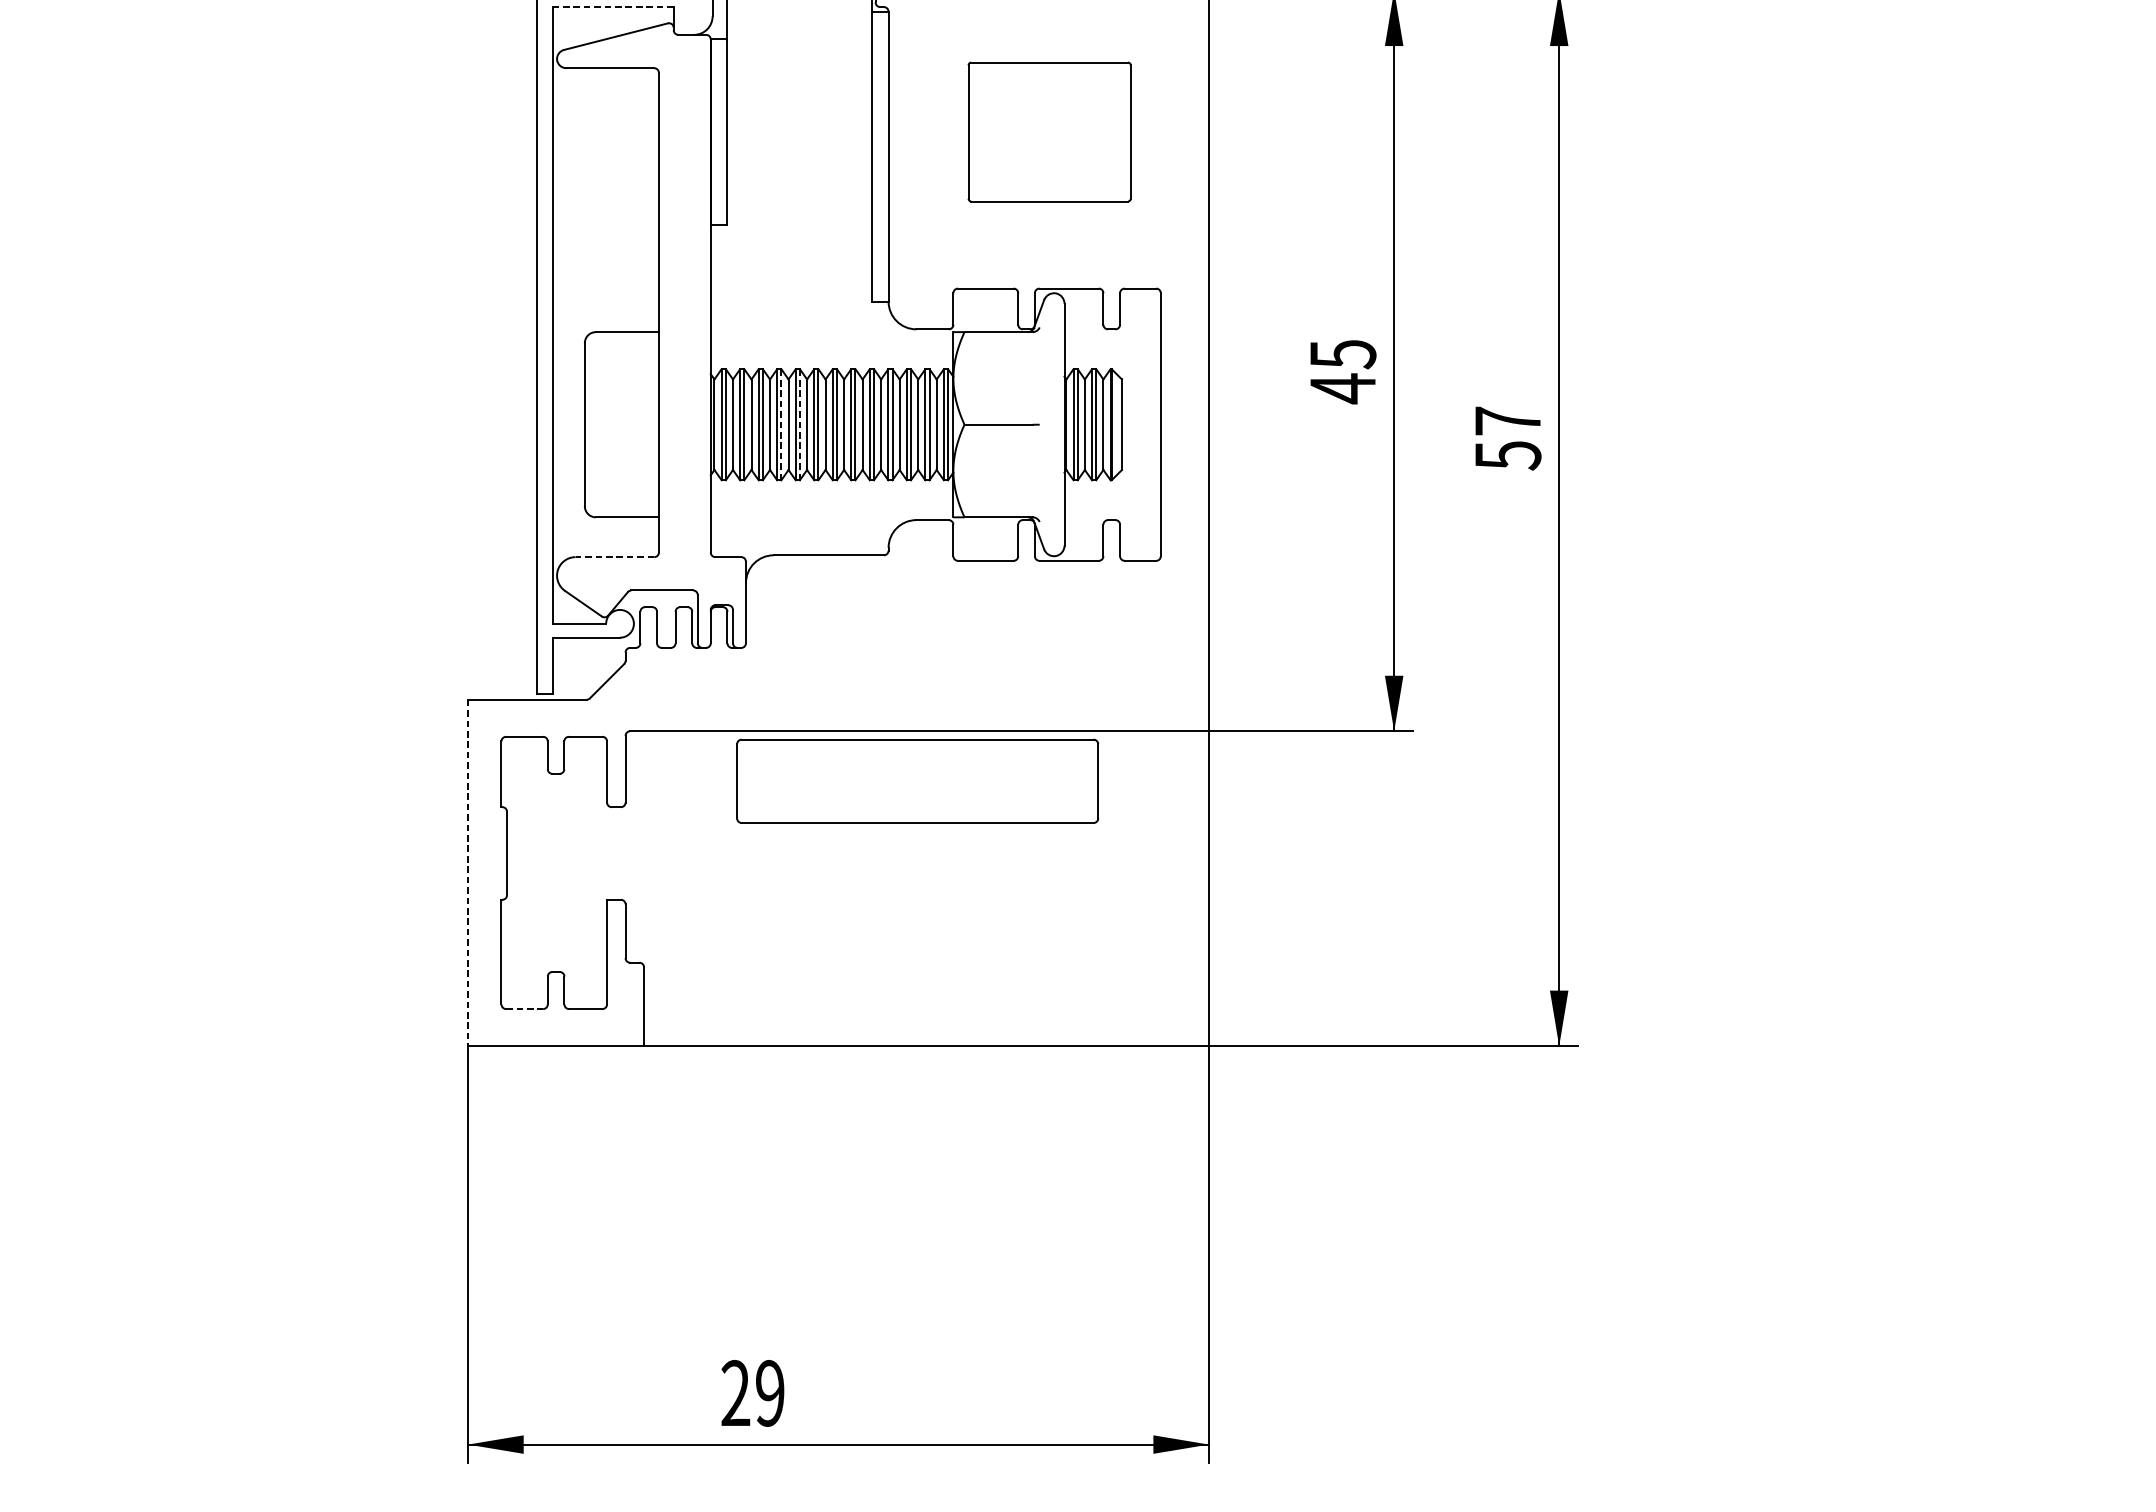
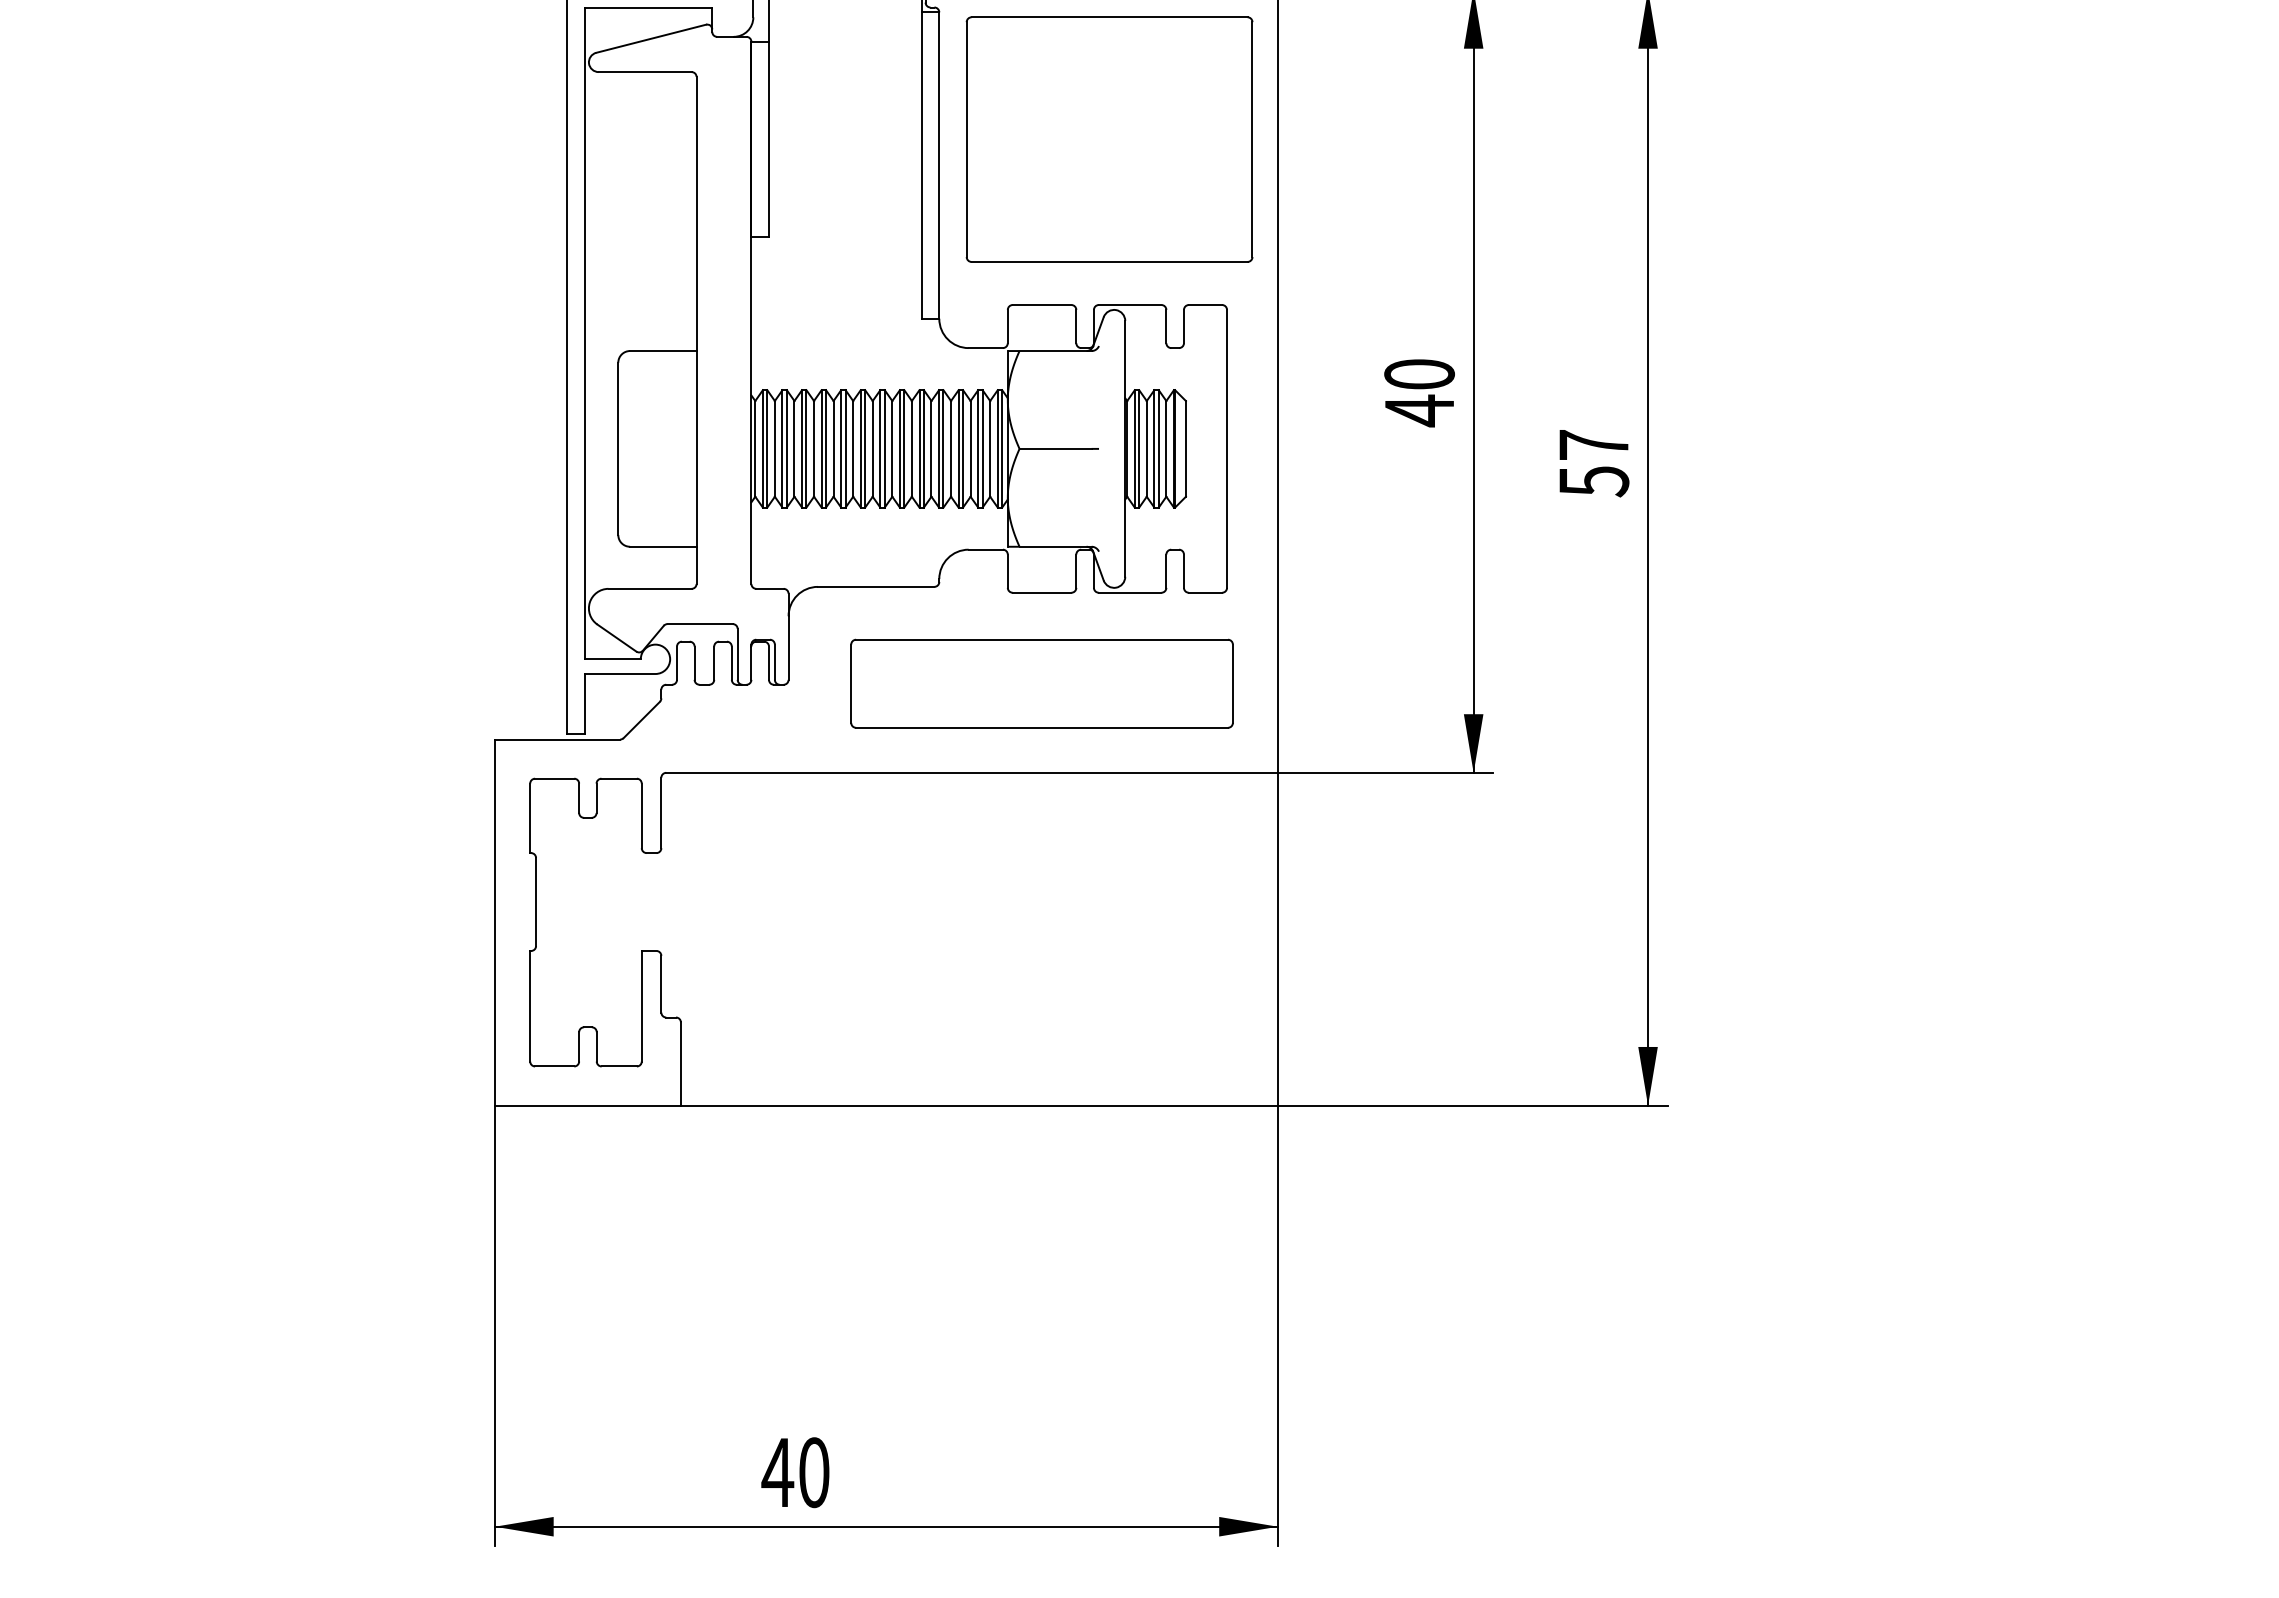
line: (613, 7) -> (648, 7), dashed -> solid
part: (1049, 131) -> (1109, 139), size x1.67
text: (1342, 354) -> (1419, 374), 45 -> 40
line: (781, 424) -> (826, 448), dashed -> solid
line: (799, 424) -> (845, 448), dashed -> solid
line: (615, 556) -> (650, 588), dashed -> solid
part: (917, 781) -> (1041, 683), moved
line: (467, 873) -> (494, 923), dashed -> solid
line: (524, 1009) -> (554, 1066), dashed -> solid
text: (752, 1393) -> (795, 1472), 29 -> 40

